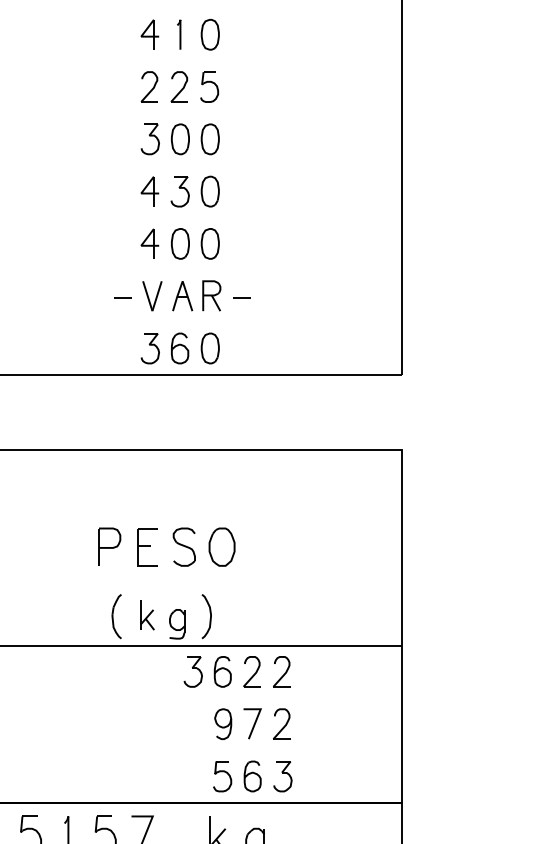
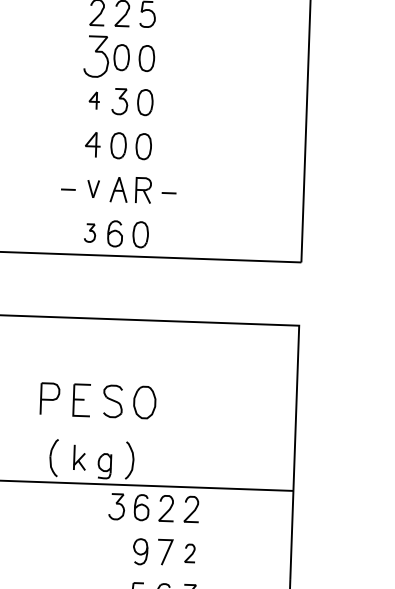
part: (149, 139) -> (95, 56), size x1.6
part: (149, 191) -> (94, 100), size x0.7
part: (152, 296) -> (93, 189), size x0.7
part: (149, 348) -> (89, 232), size x0.7
part: (281, 723) -> (189, 552), size x0.7

